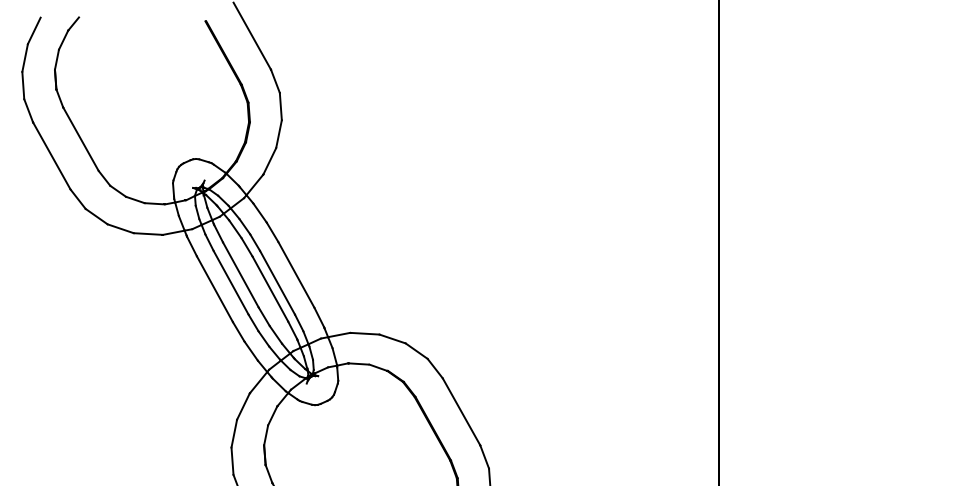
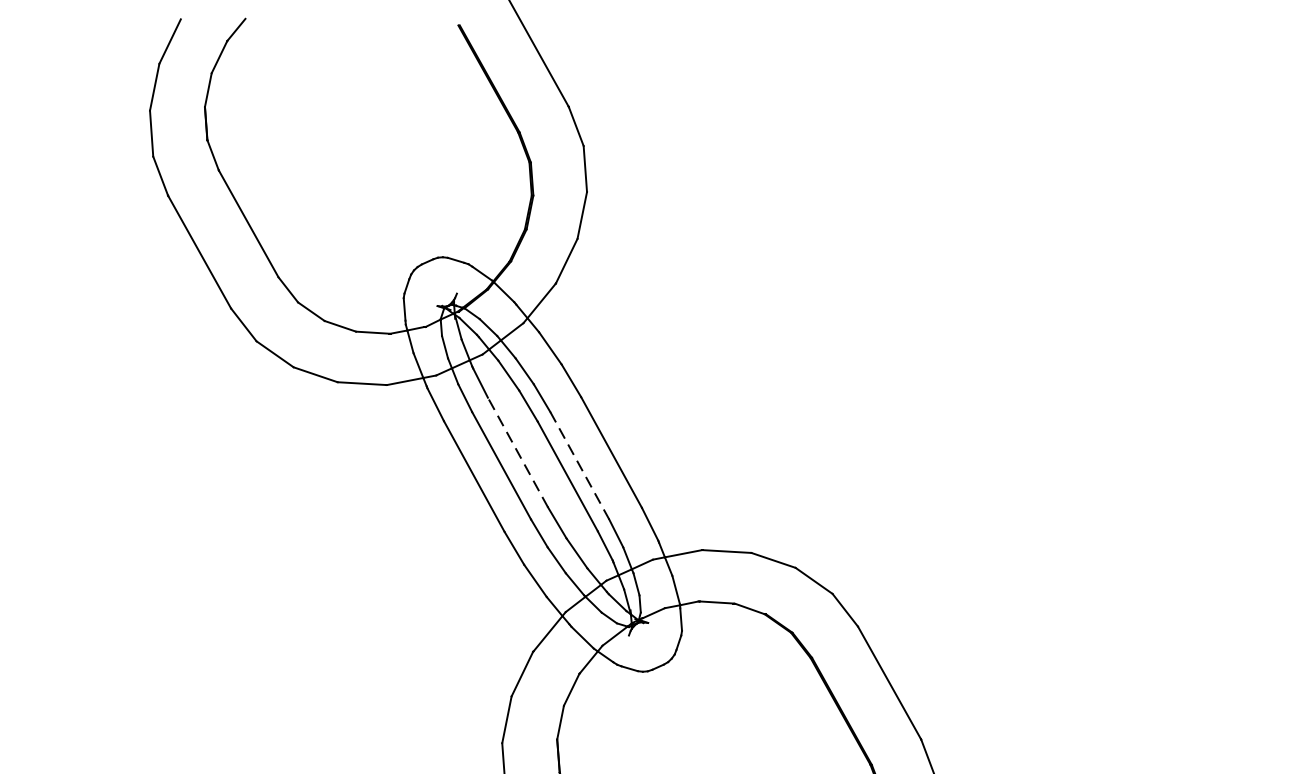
line: (240, 274) -> (517, 451), solid -> dashed
line: (277, 283) -> (579, 466), solid -> dashed

